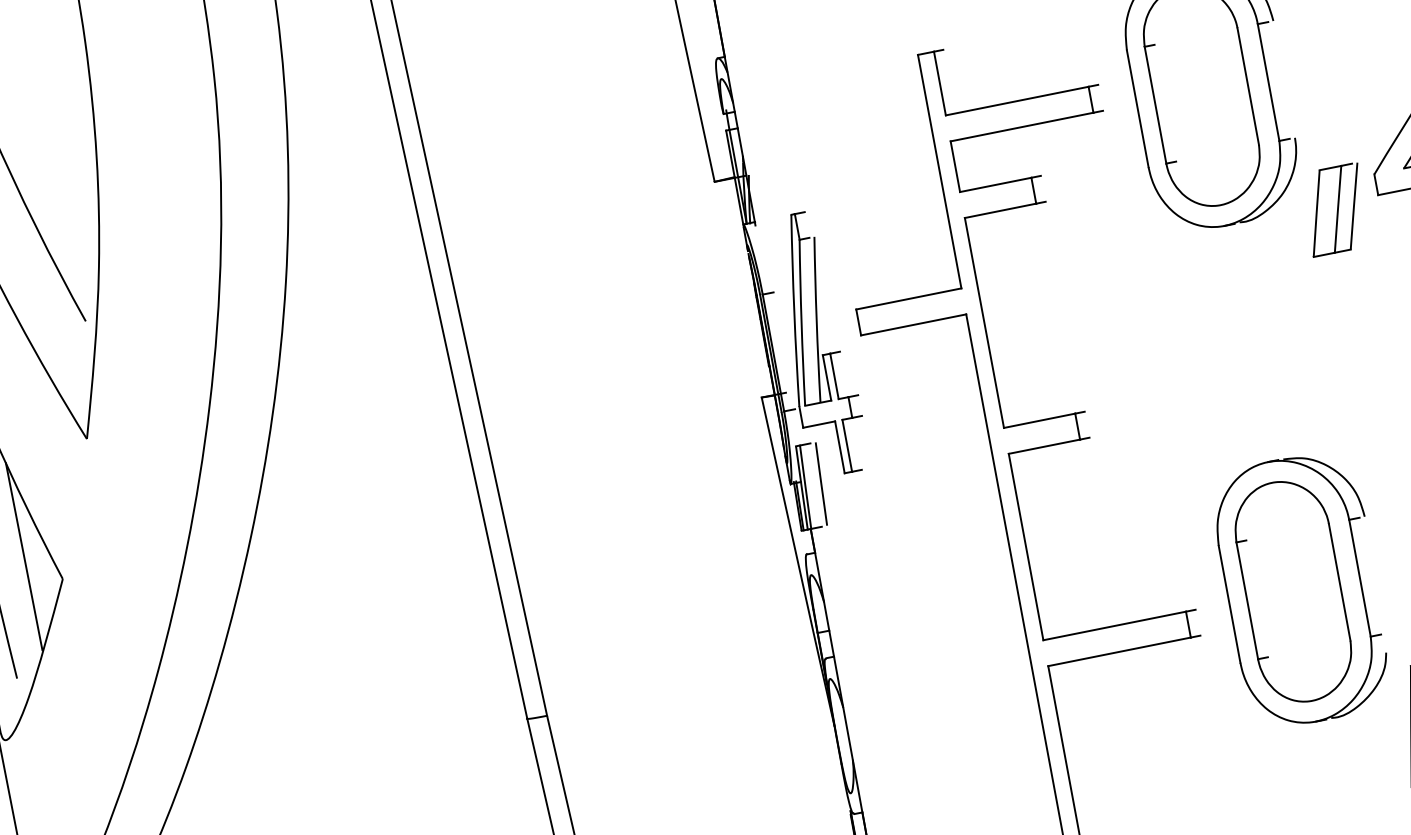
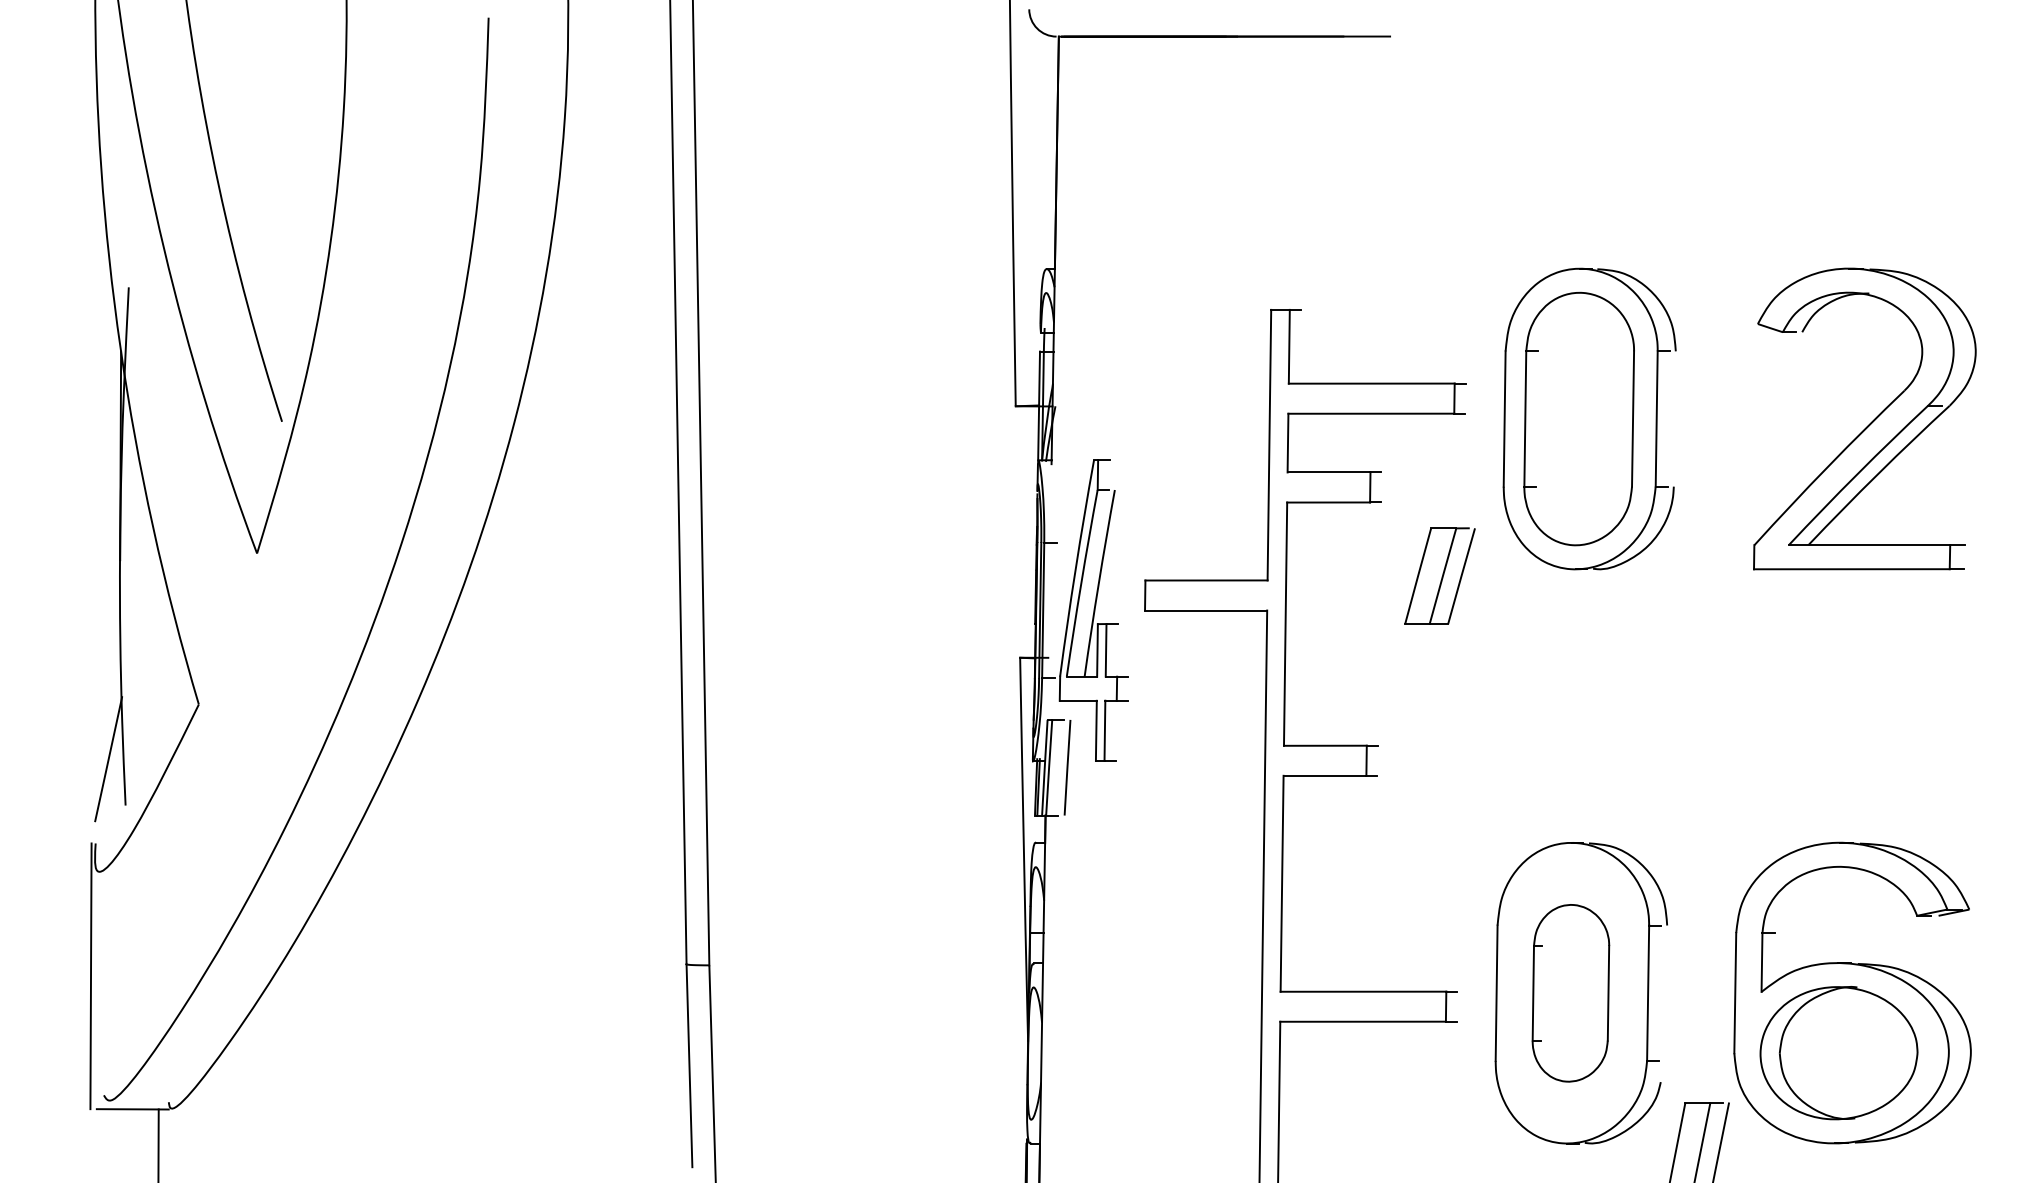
part: (1334, 209) -> (1439, 575), moved
line: (23, 556) -> (160, 670), removed
part: (1293, 591) -> (1570, 993), size x0.7

